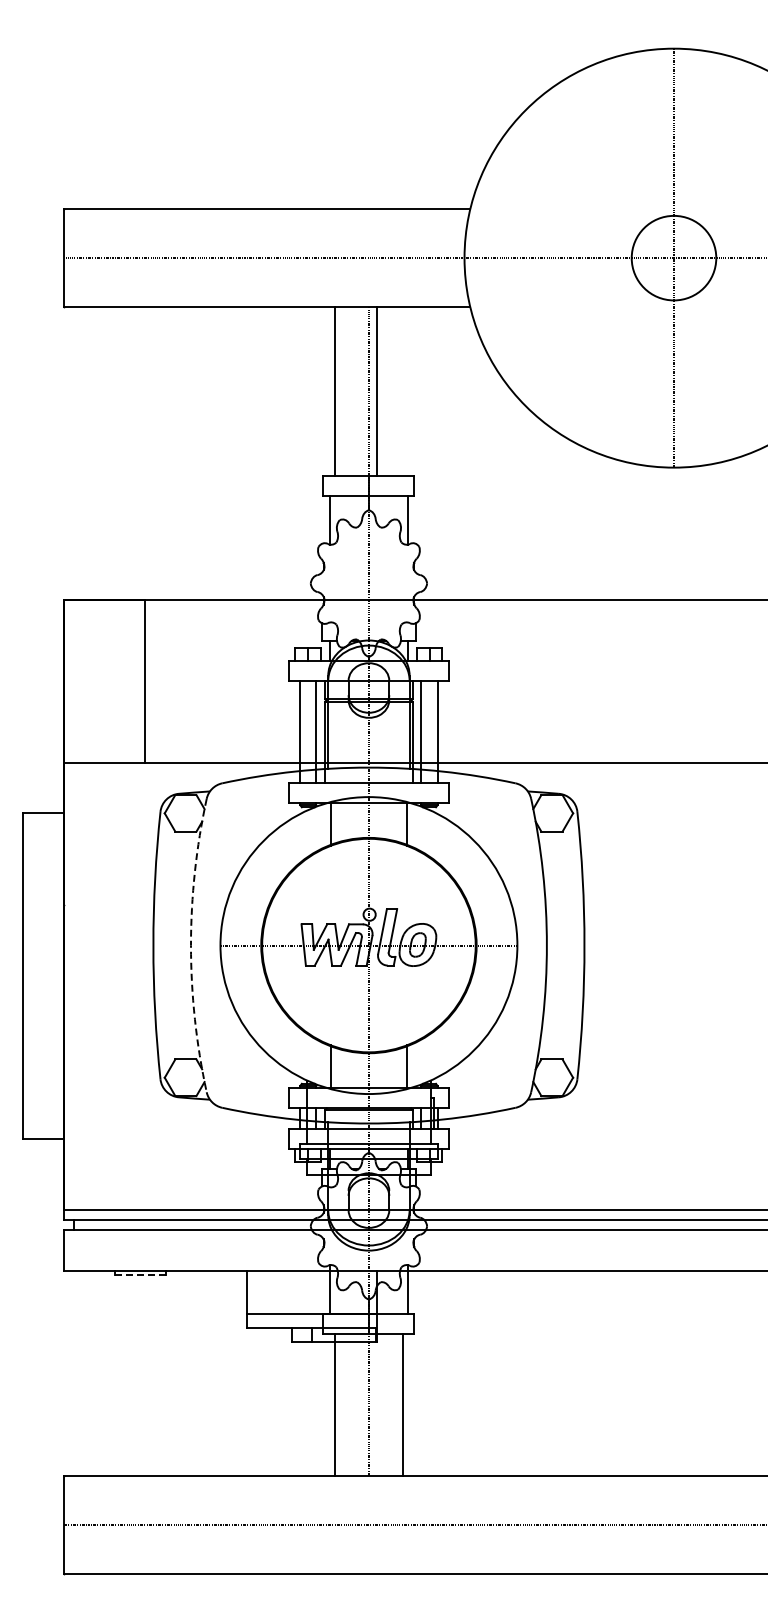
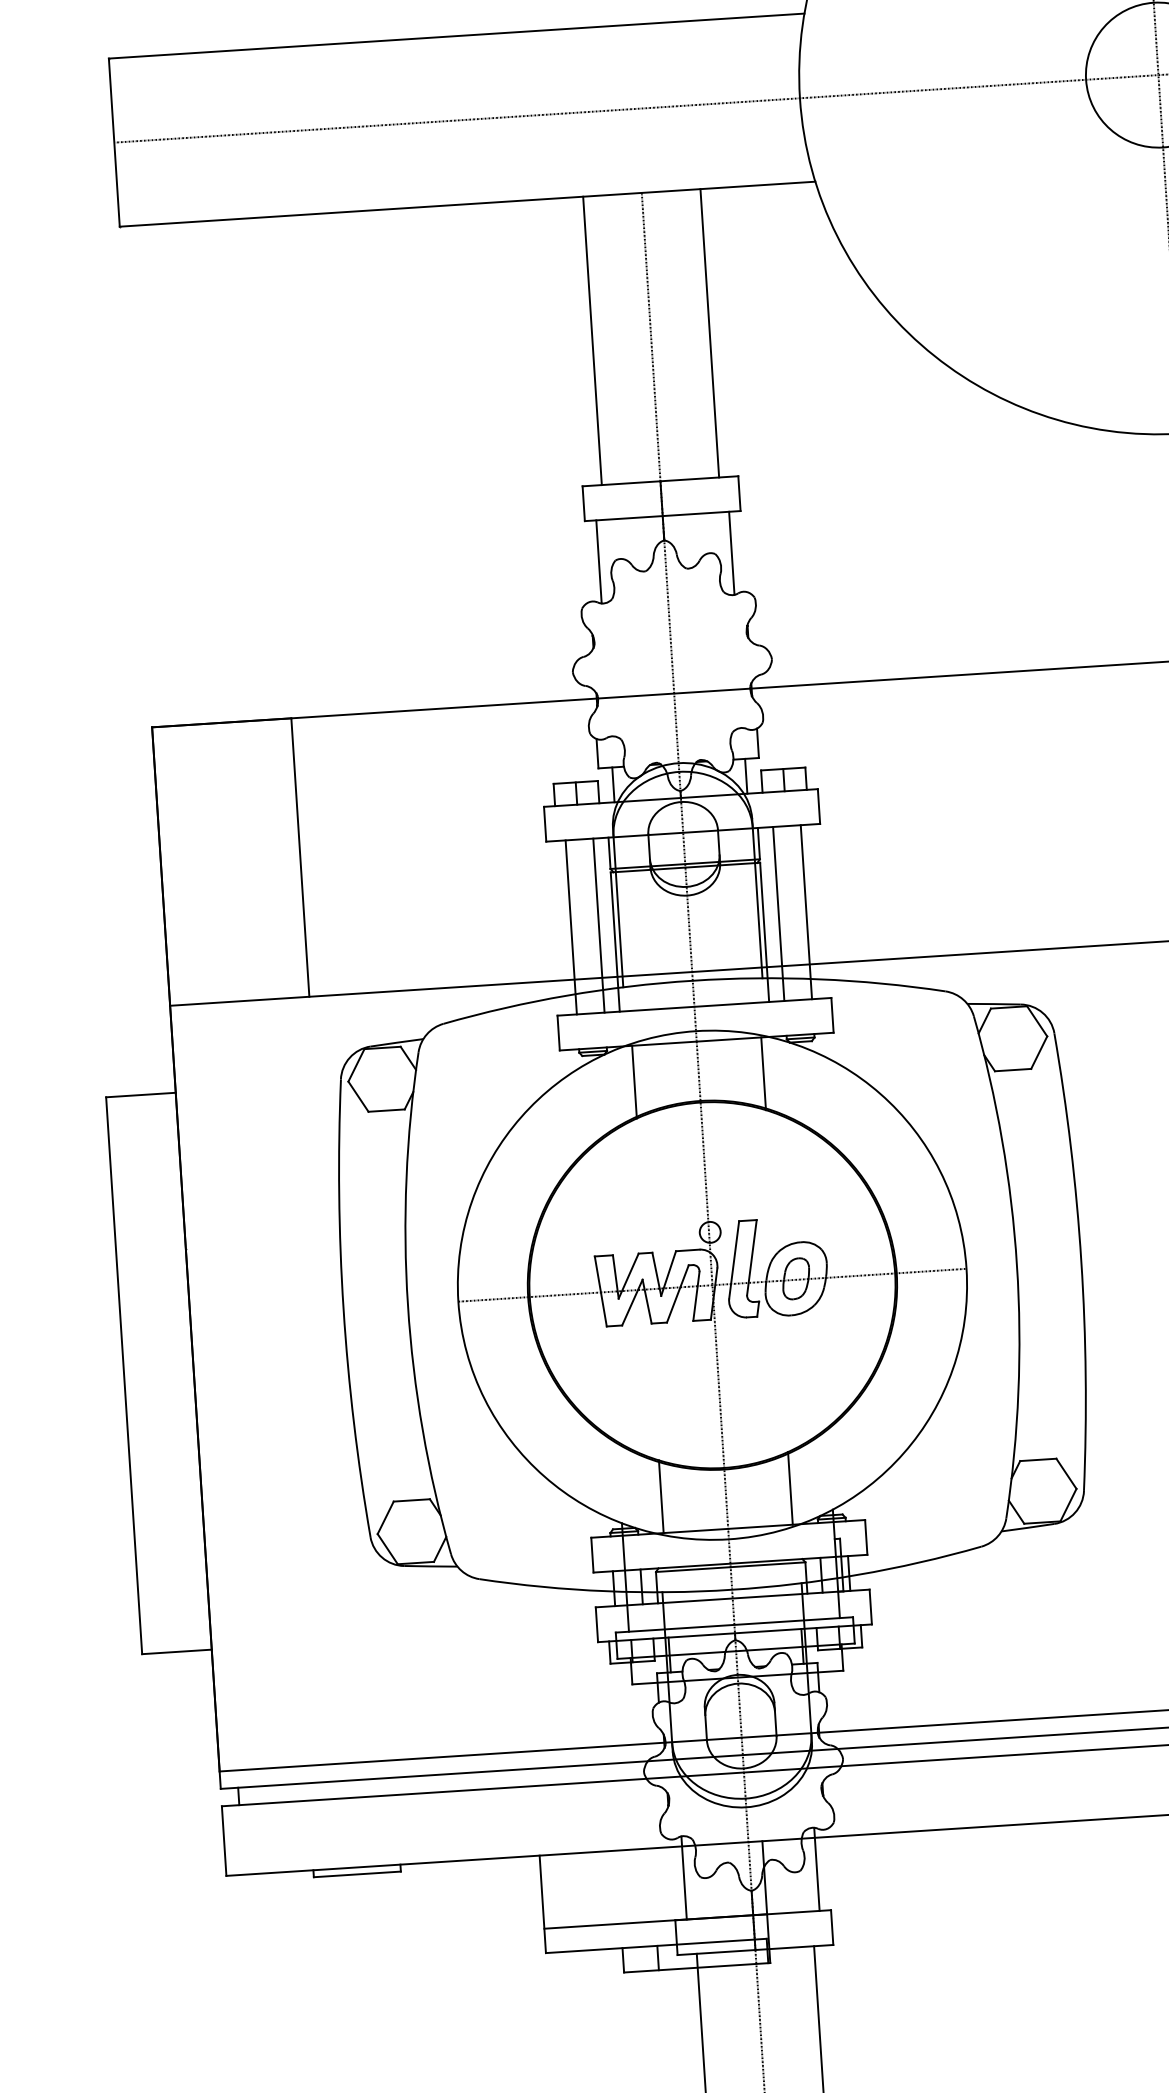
line: (377, 391) -> (710, 333), moved
arc: (190, 945) -> (407, 1304), dashed -> solid
line: (140, 1275) -> (358, 1875), dashed -> solid

